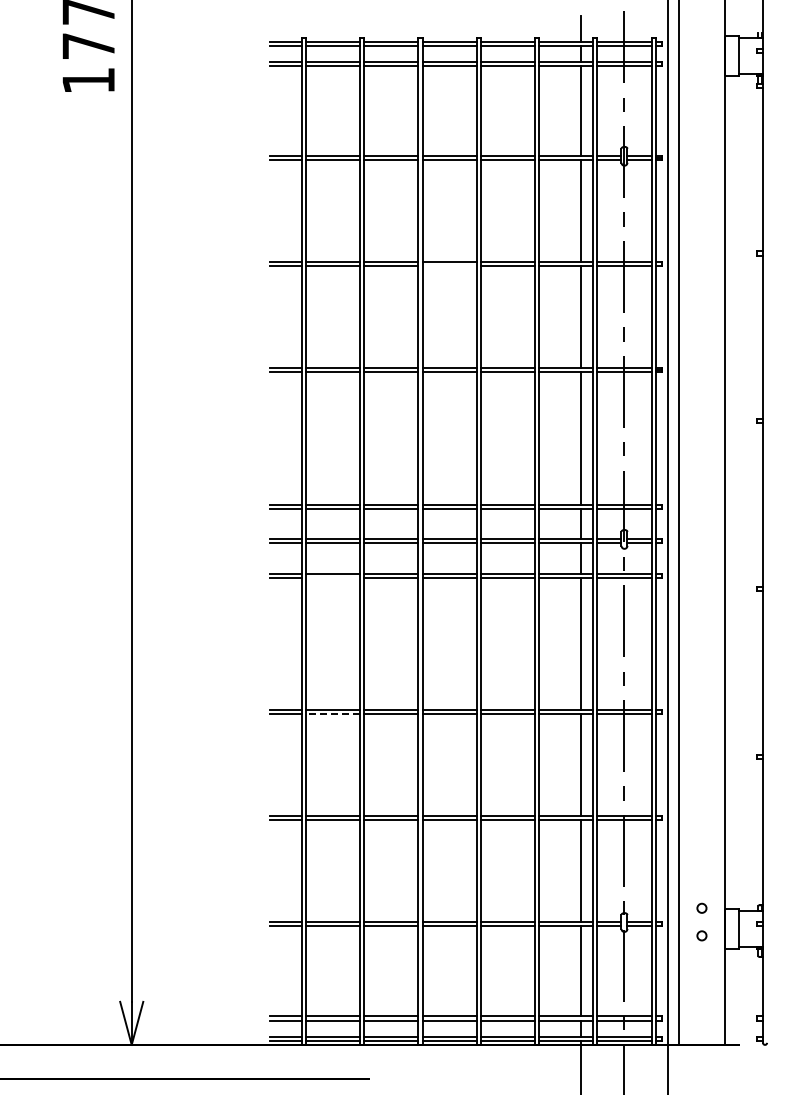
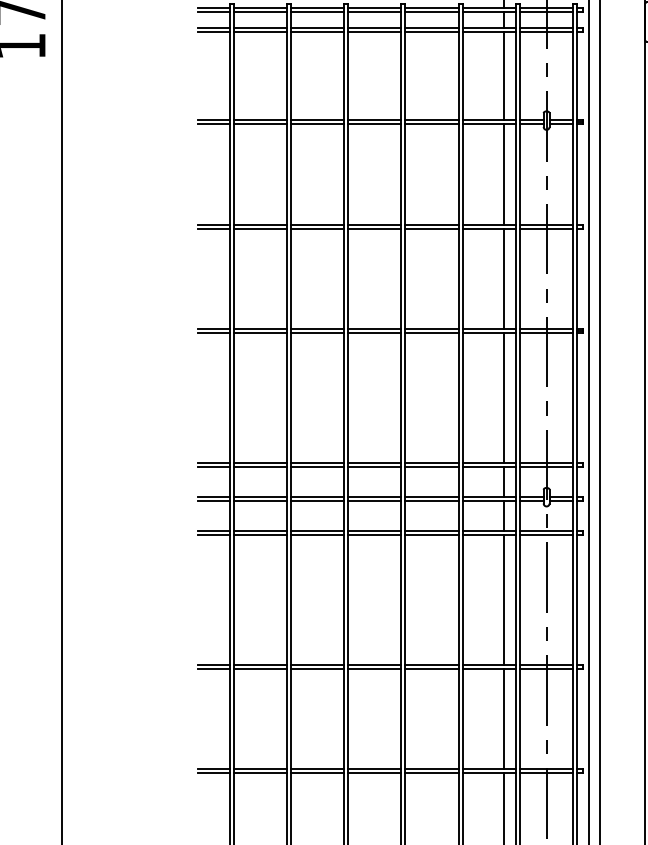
line: (449, 266) -> (374, 228), added
line: (333, 577) -> (260, 534), added
line: (332, 714) -> (259, 669), dashed -> solid

